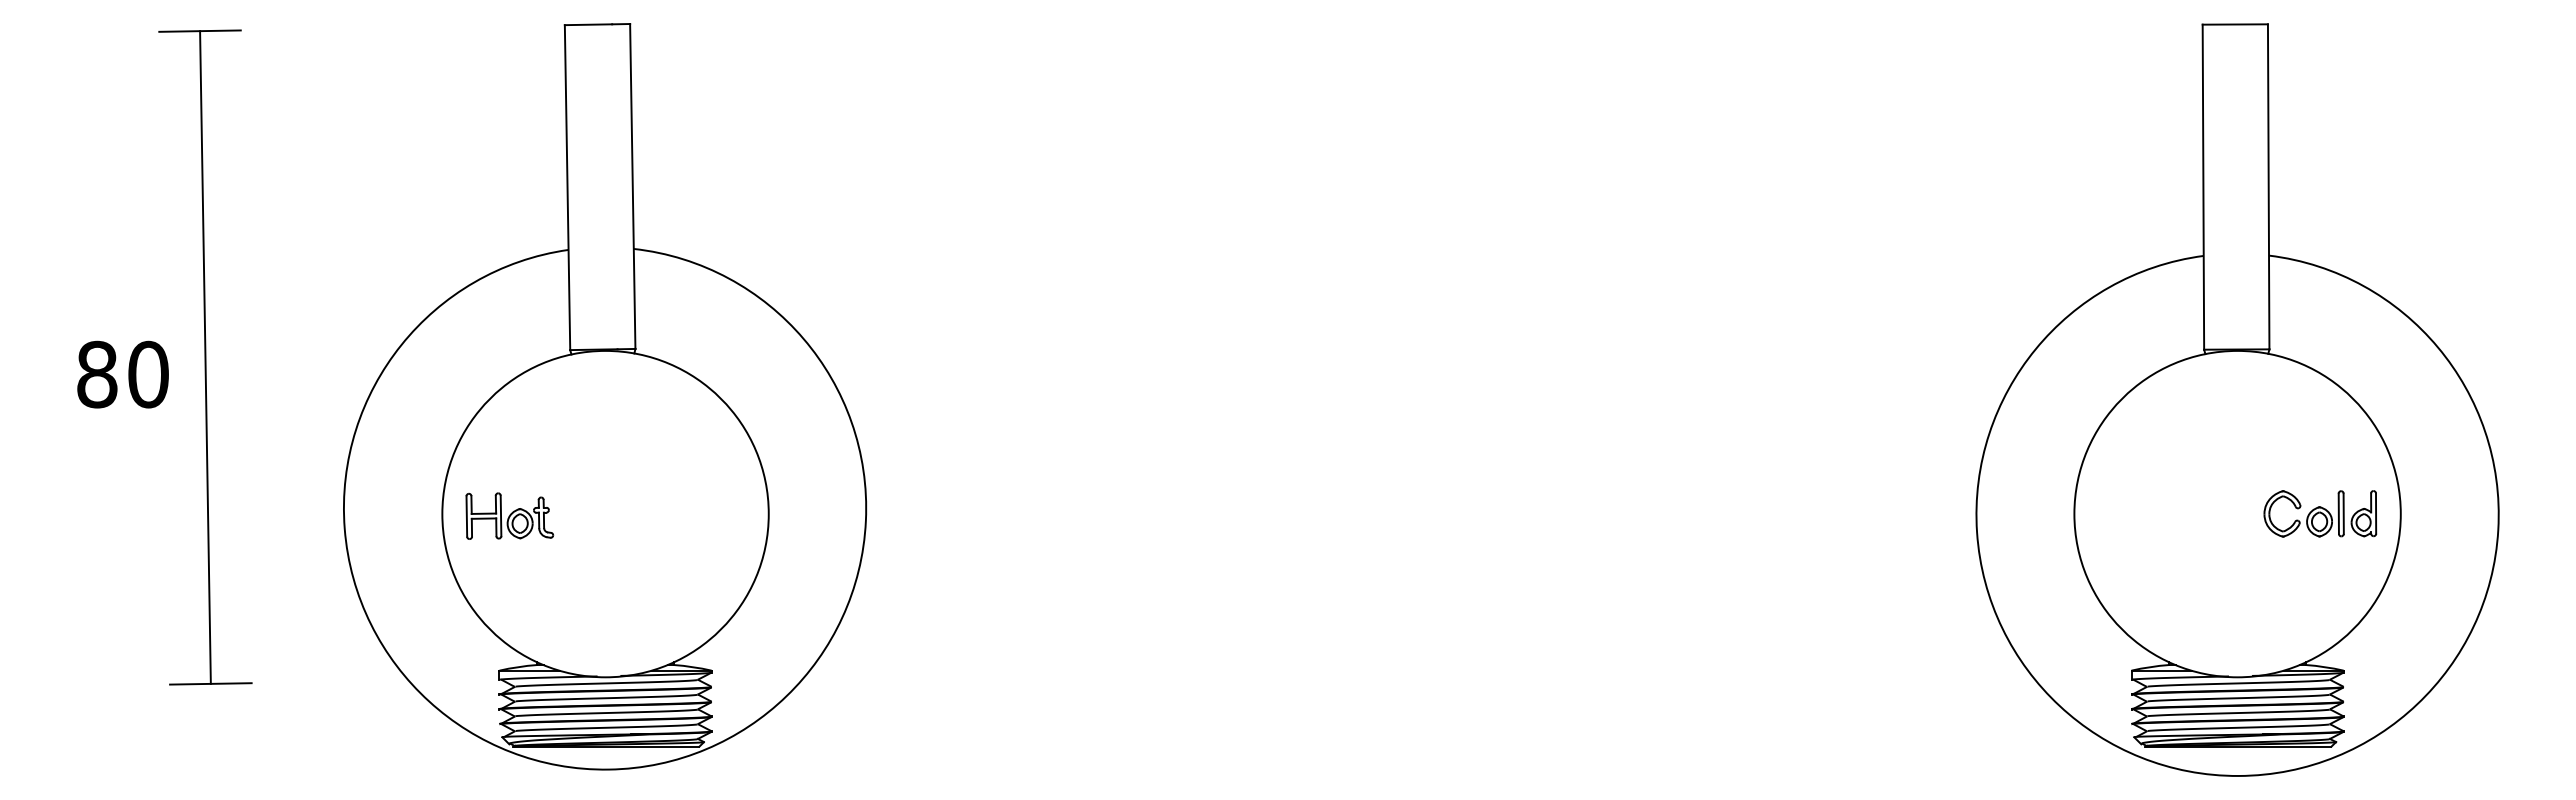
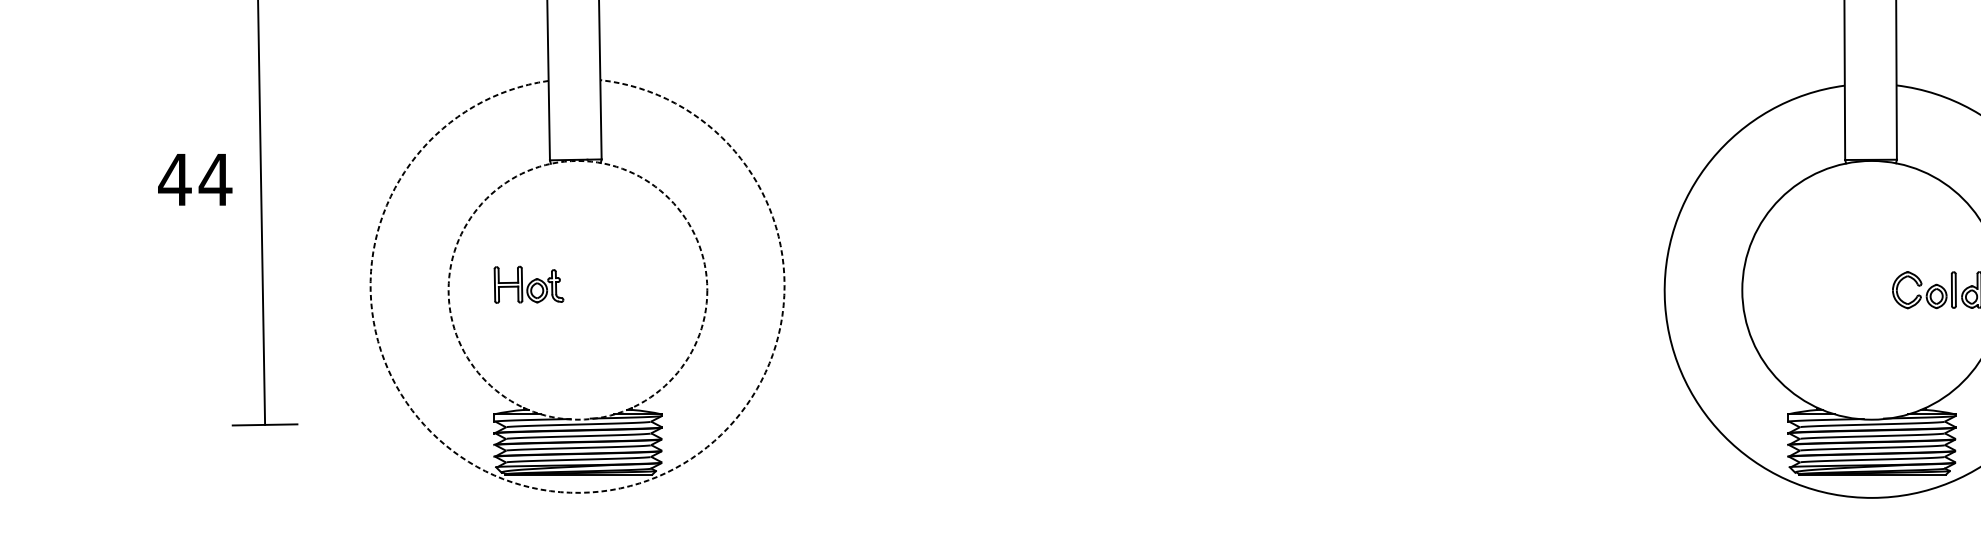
text: (122, 374) -> (195, 179), 80 -> 44
circle: (605, 513) -> (577, 289), solid -> dashed
part: (509, 515) -> (528, 284), moved
arc: (609, 769) -> (581, 492), solid -> dashed

